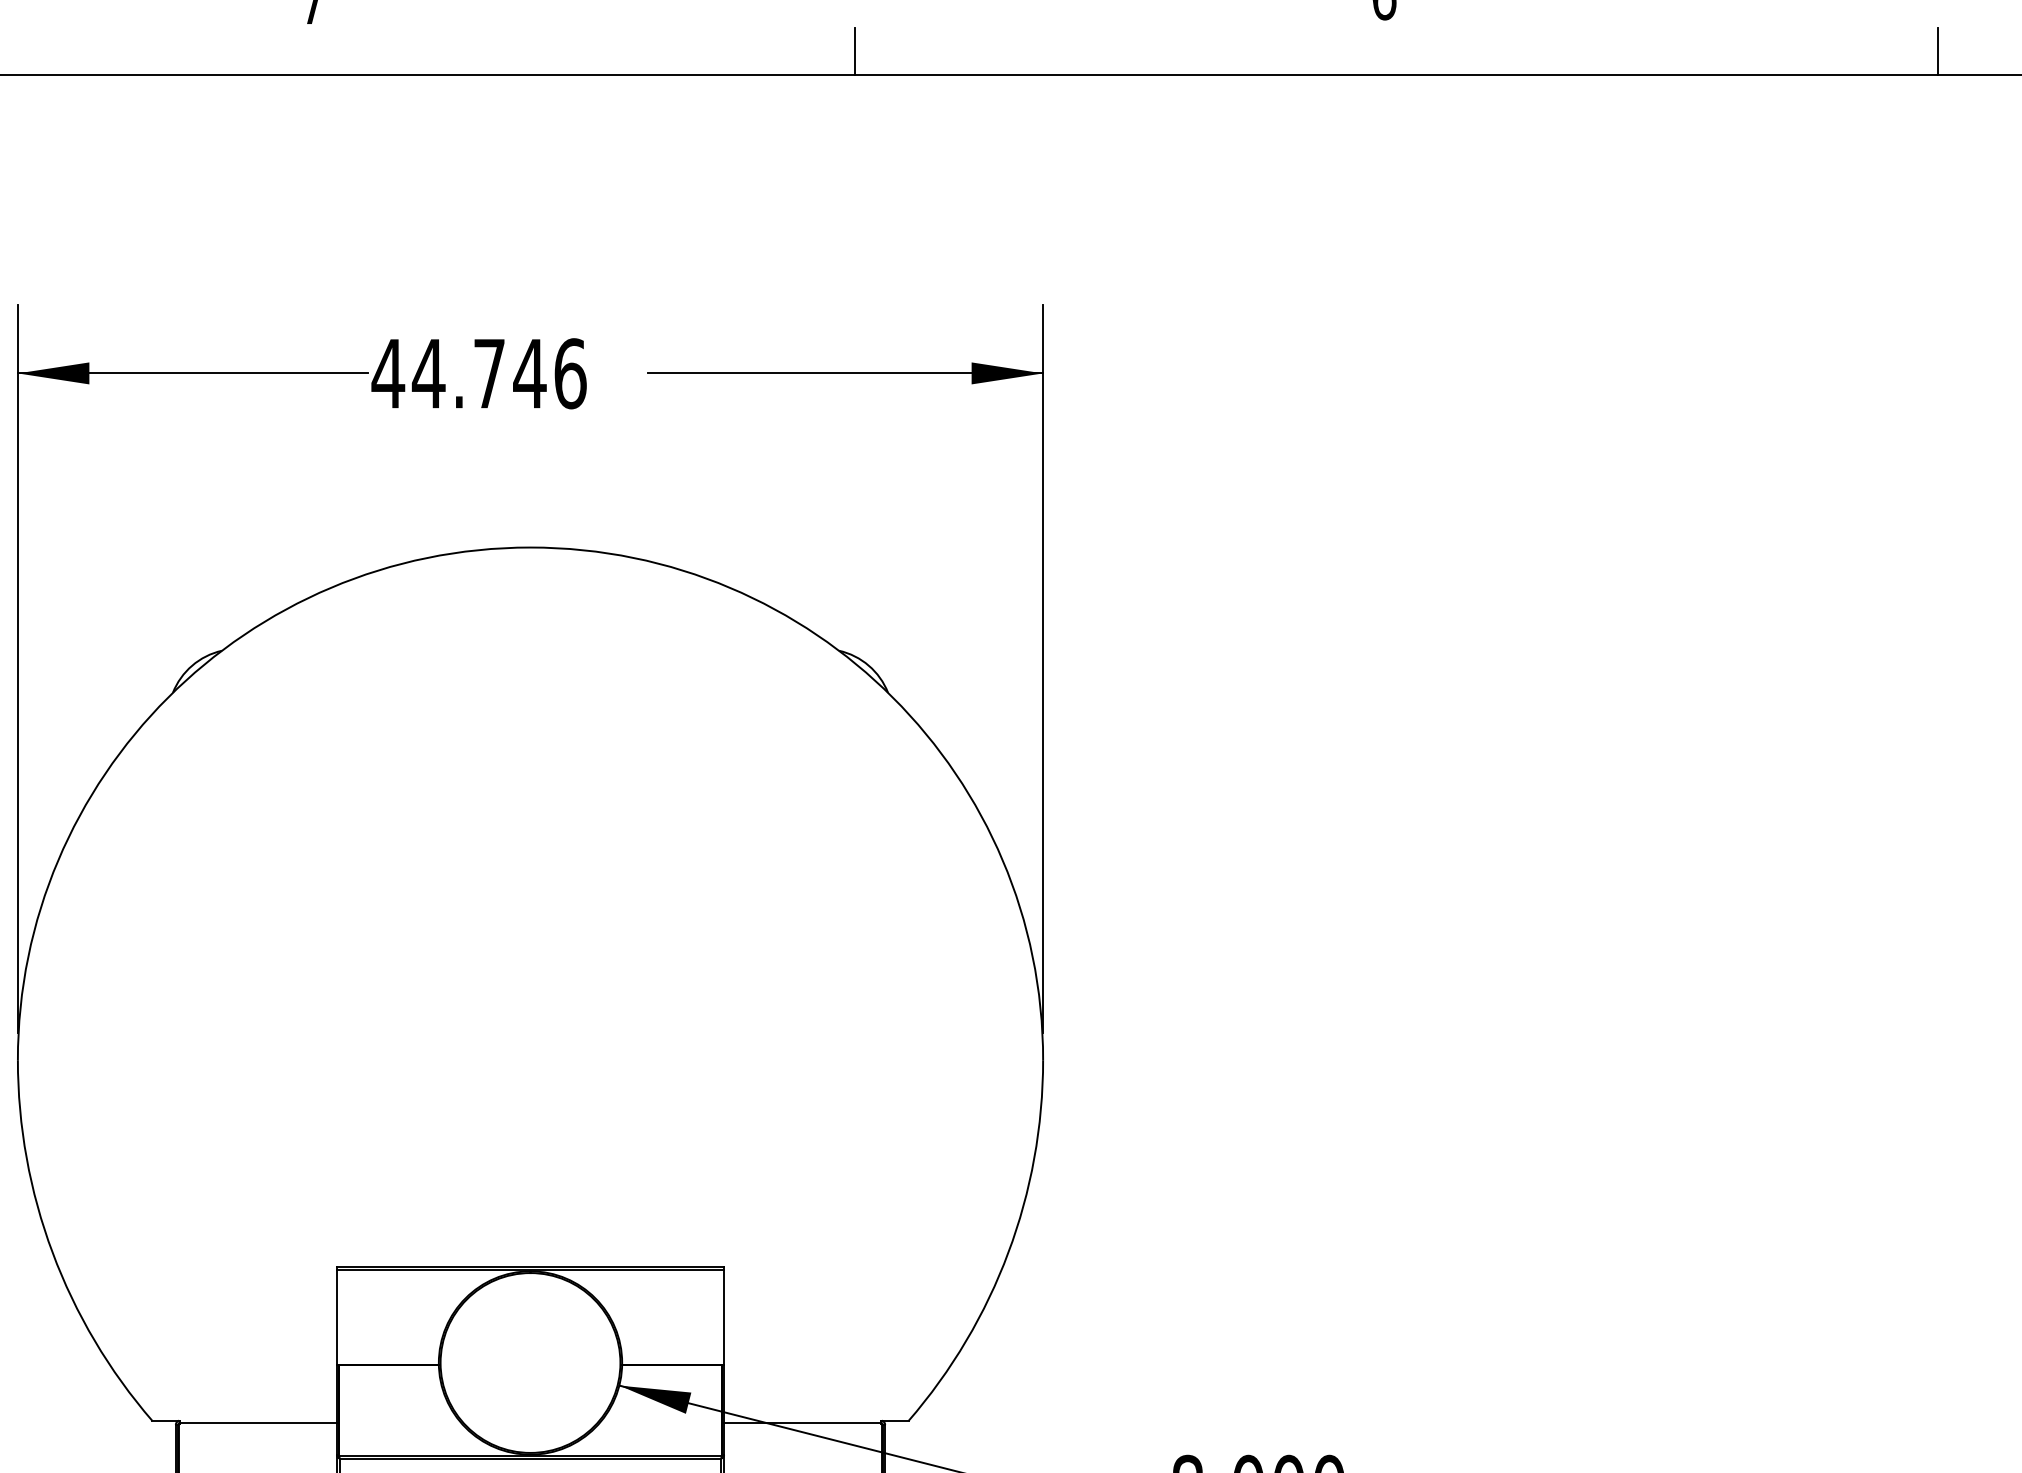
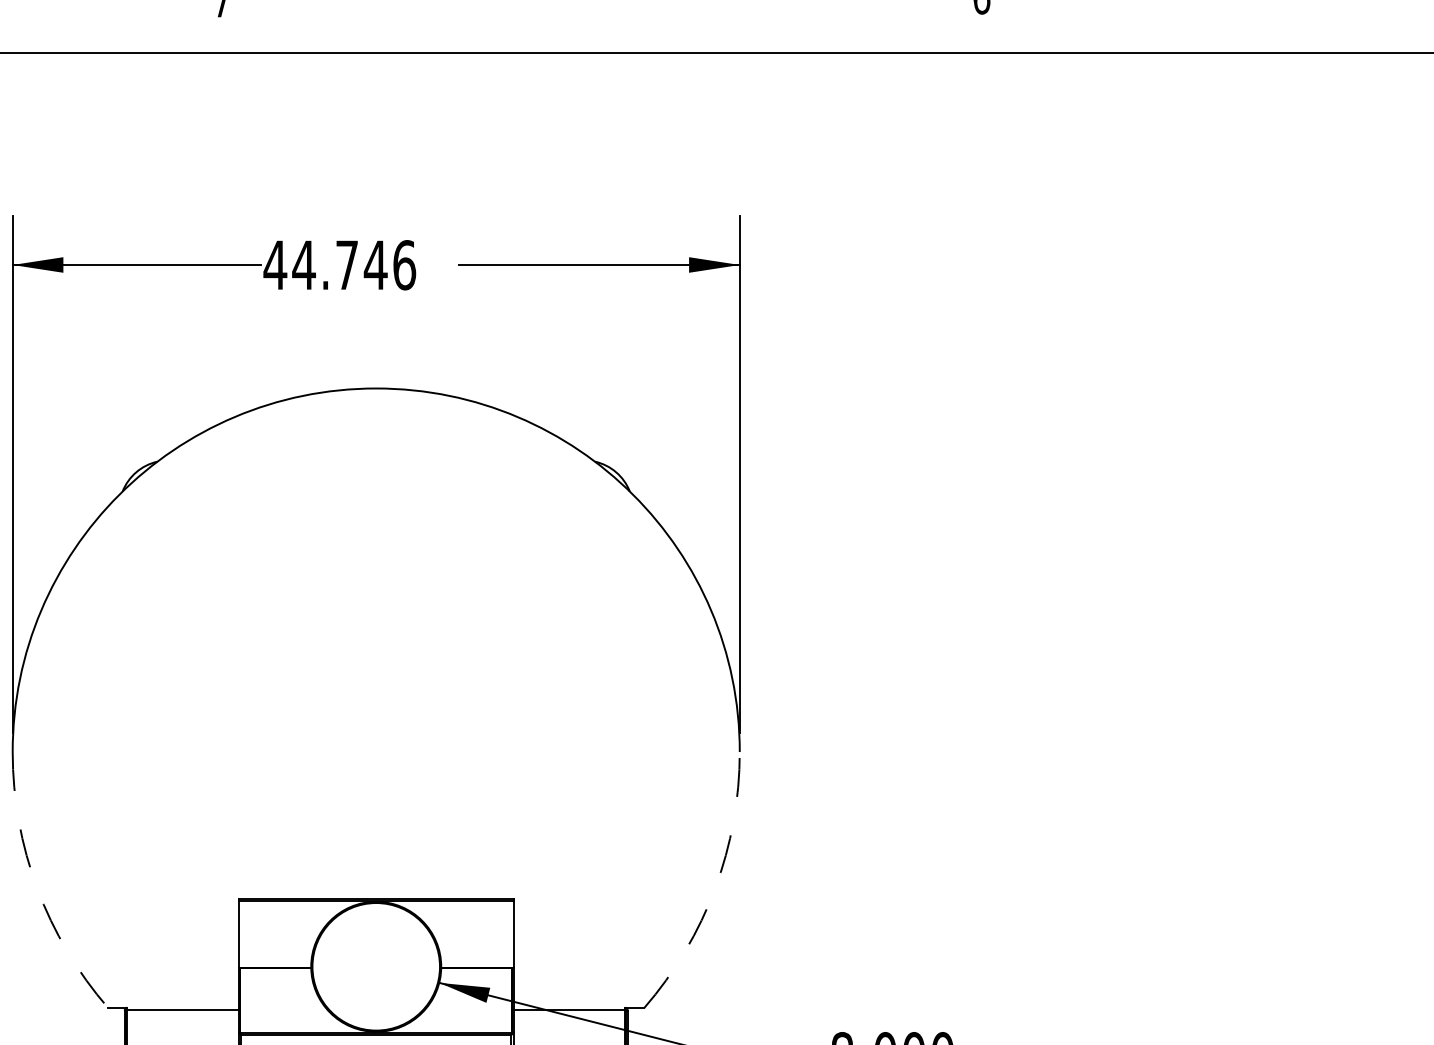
line: (855, 51) -> (606, 36), removed
line: (1937, 51) -> (1374, 36), removed
arc: (52, 1252) -> (37, 888), solid -> dashed
arc: (1008, 1252) -> (715, 888), solid -> dashed

